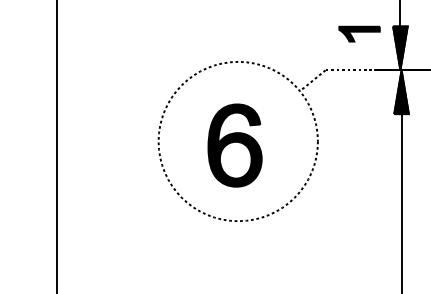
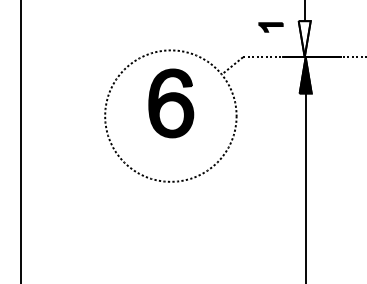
part: (358, 34) -> (270, 27), size x0.7
fill: (400, 48) -> (304, 39), removed
part: (235, 145) -> (171, 103), moved

